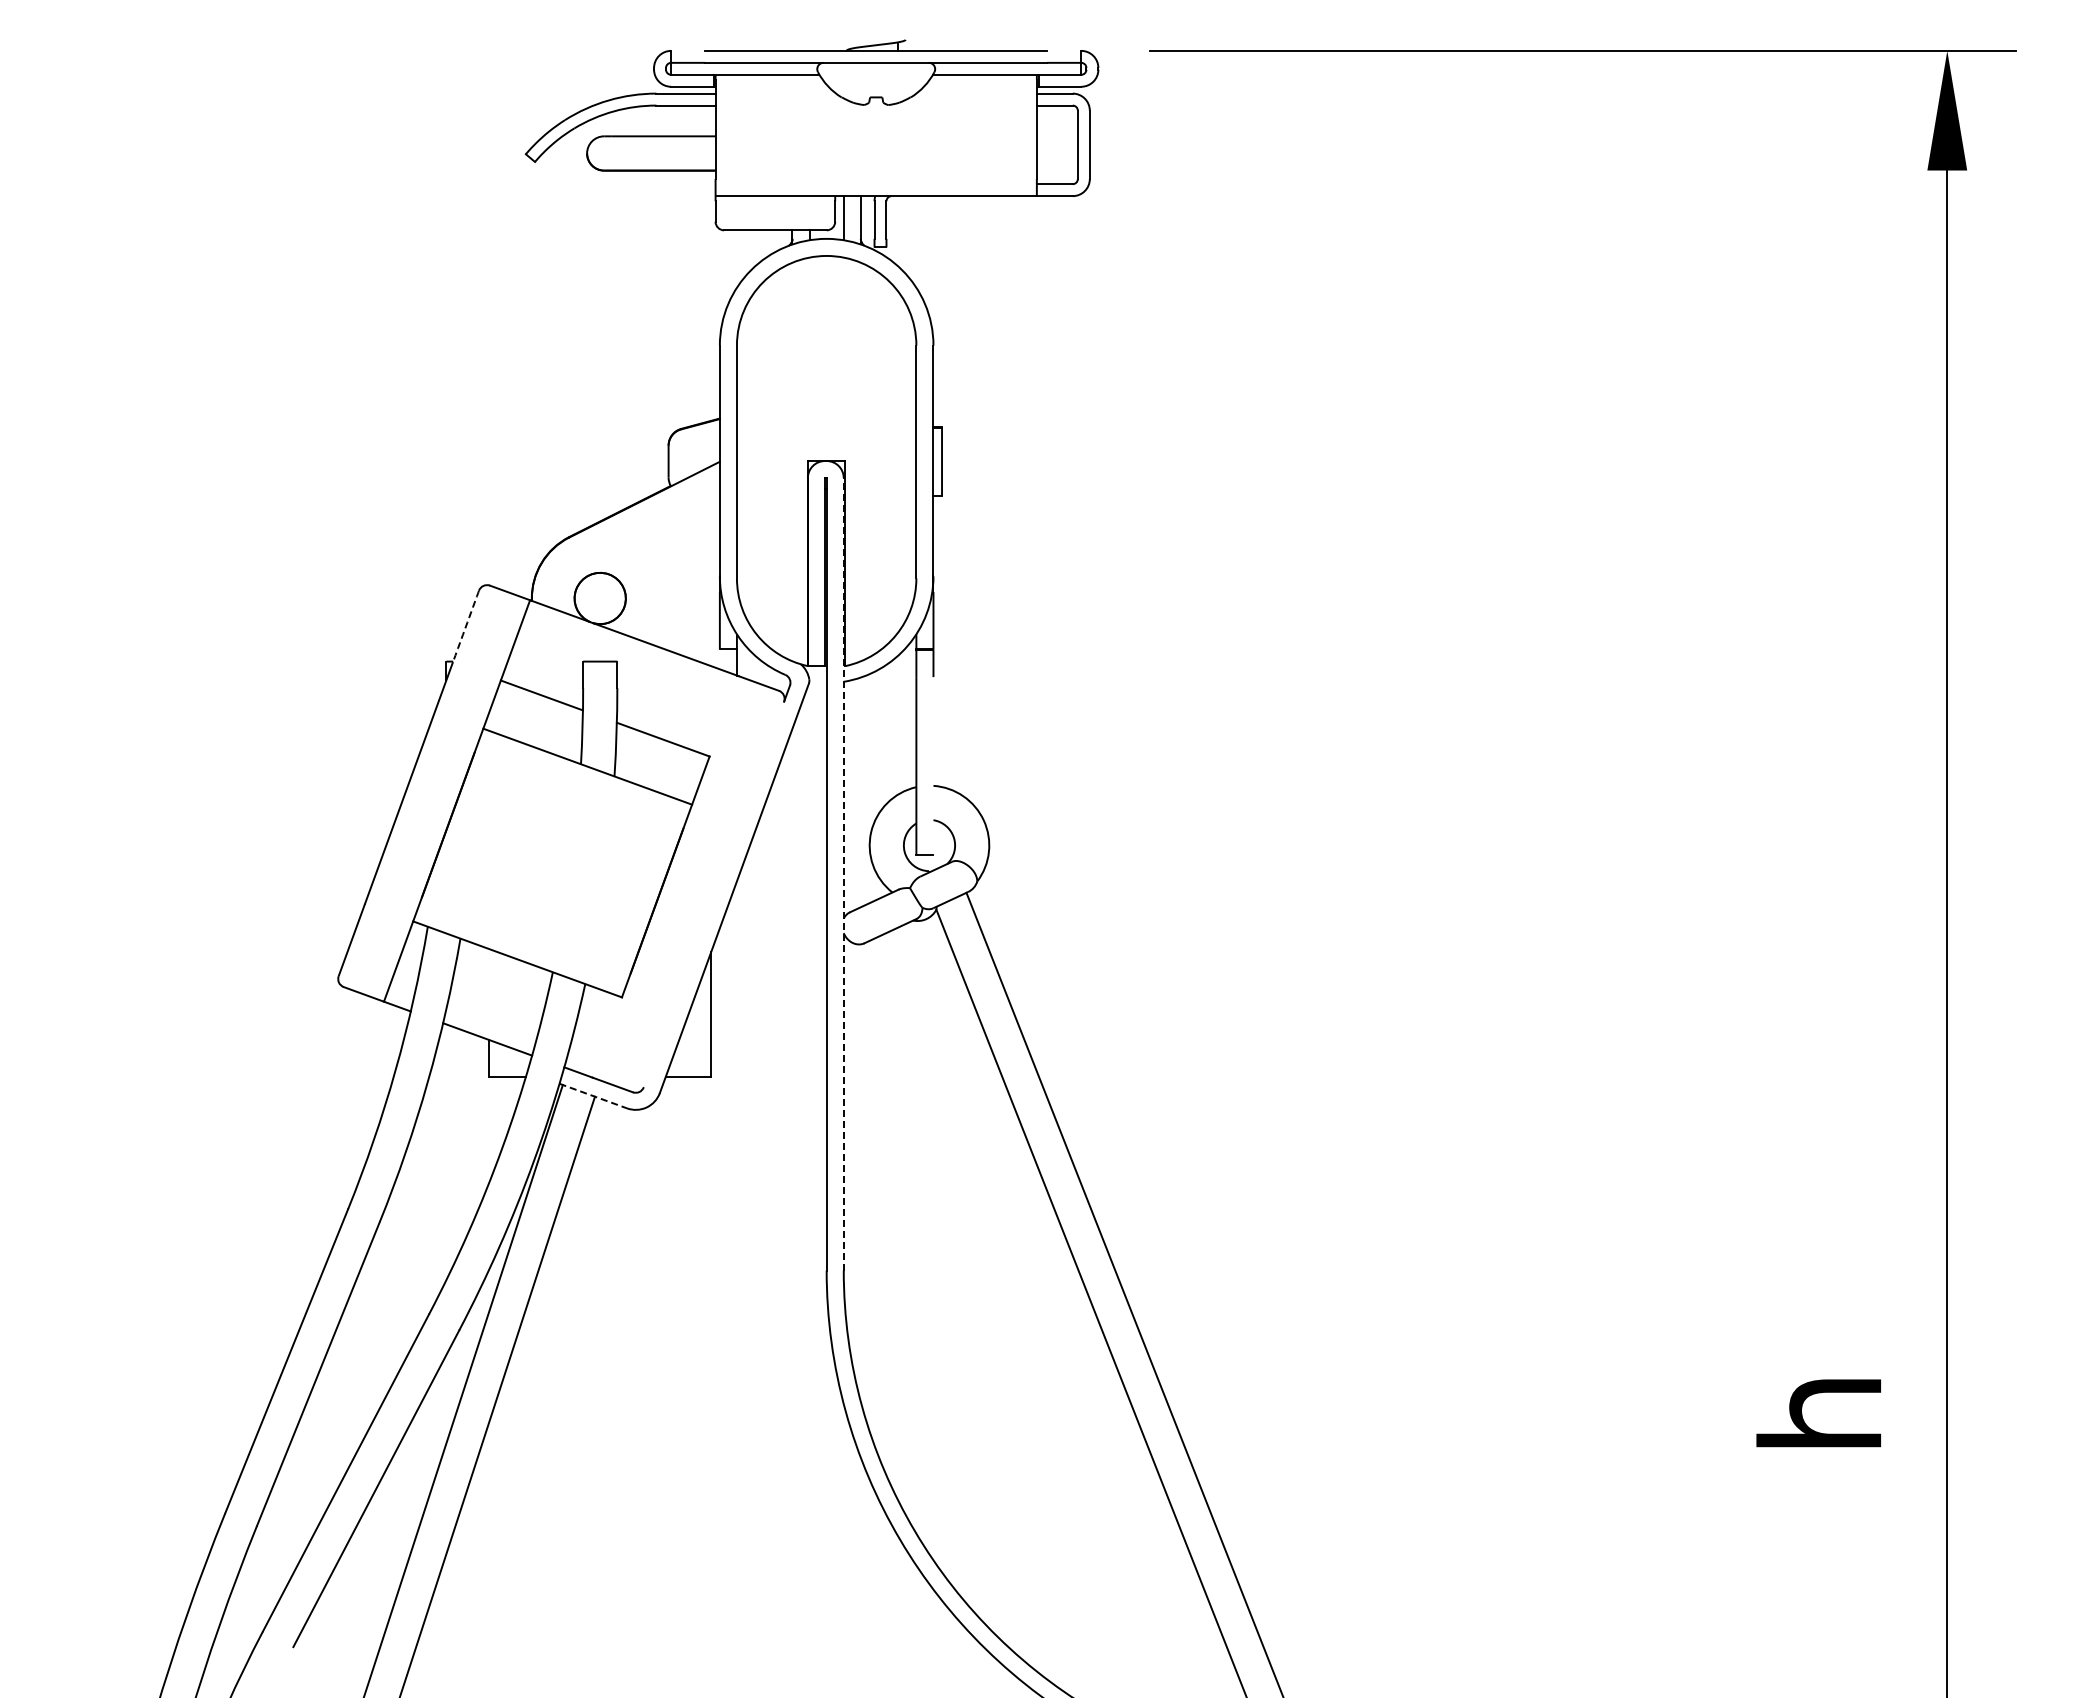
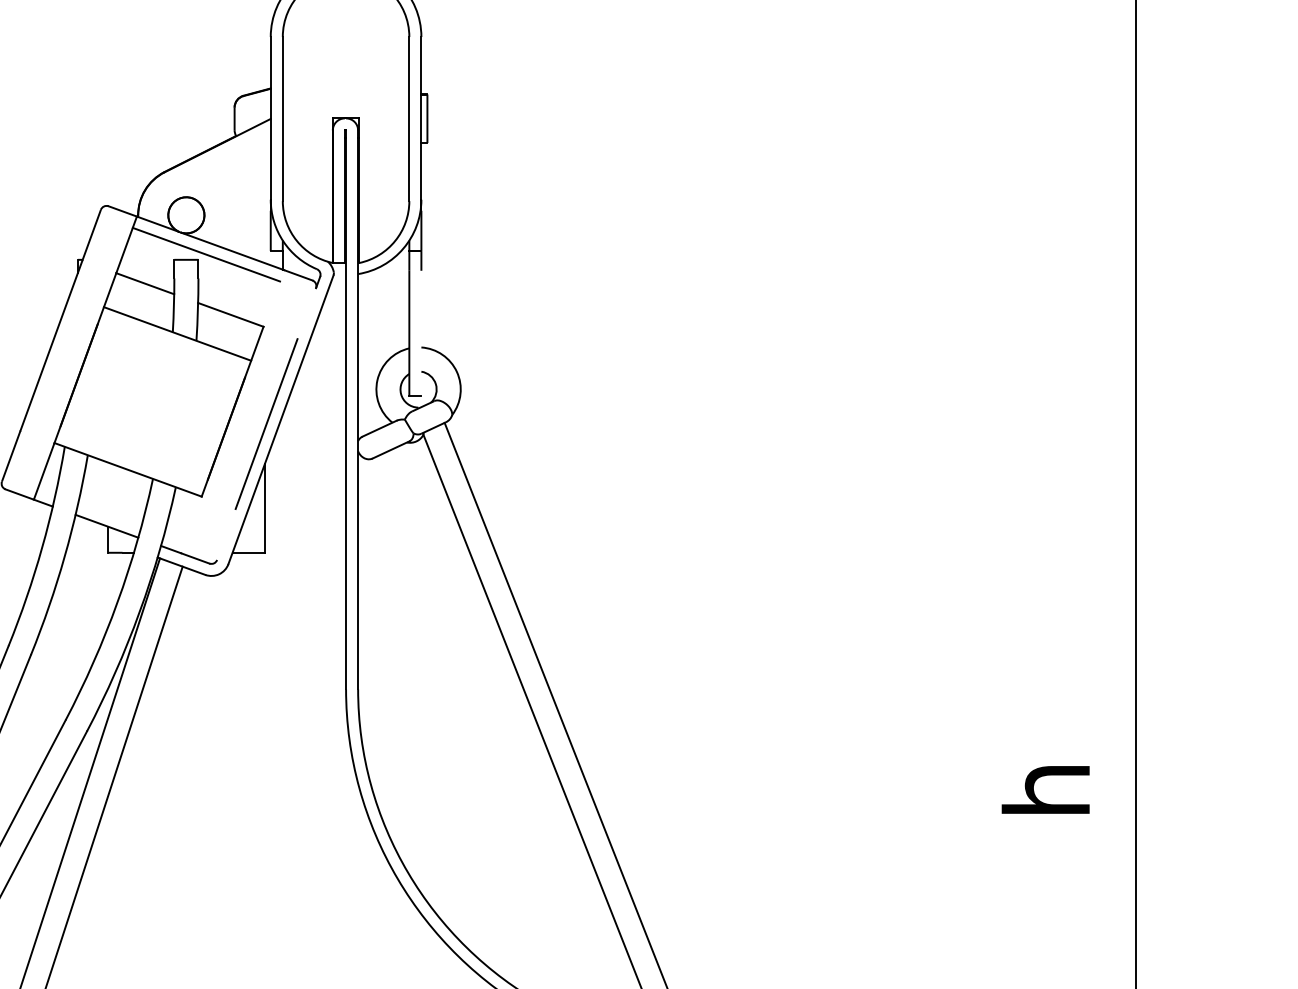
arc: (467, 622) -> (92, 232), dashed -> solid
line: (628, 654) -> (206, 254), added
line: (843, 873) -> (357, 409), dashed -> solid
line: (713, 894) -> (266, 424), added
line: (593, 1096) -> (181, 566), dashed -> solid

